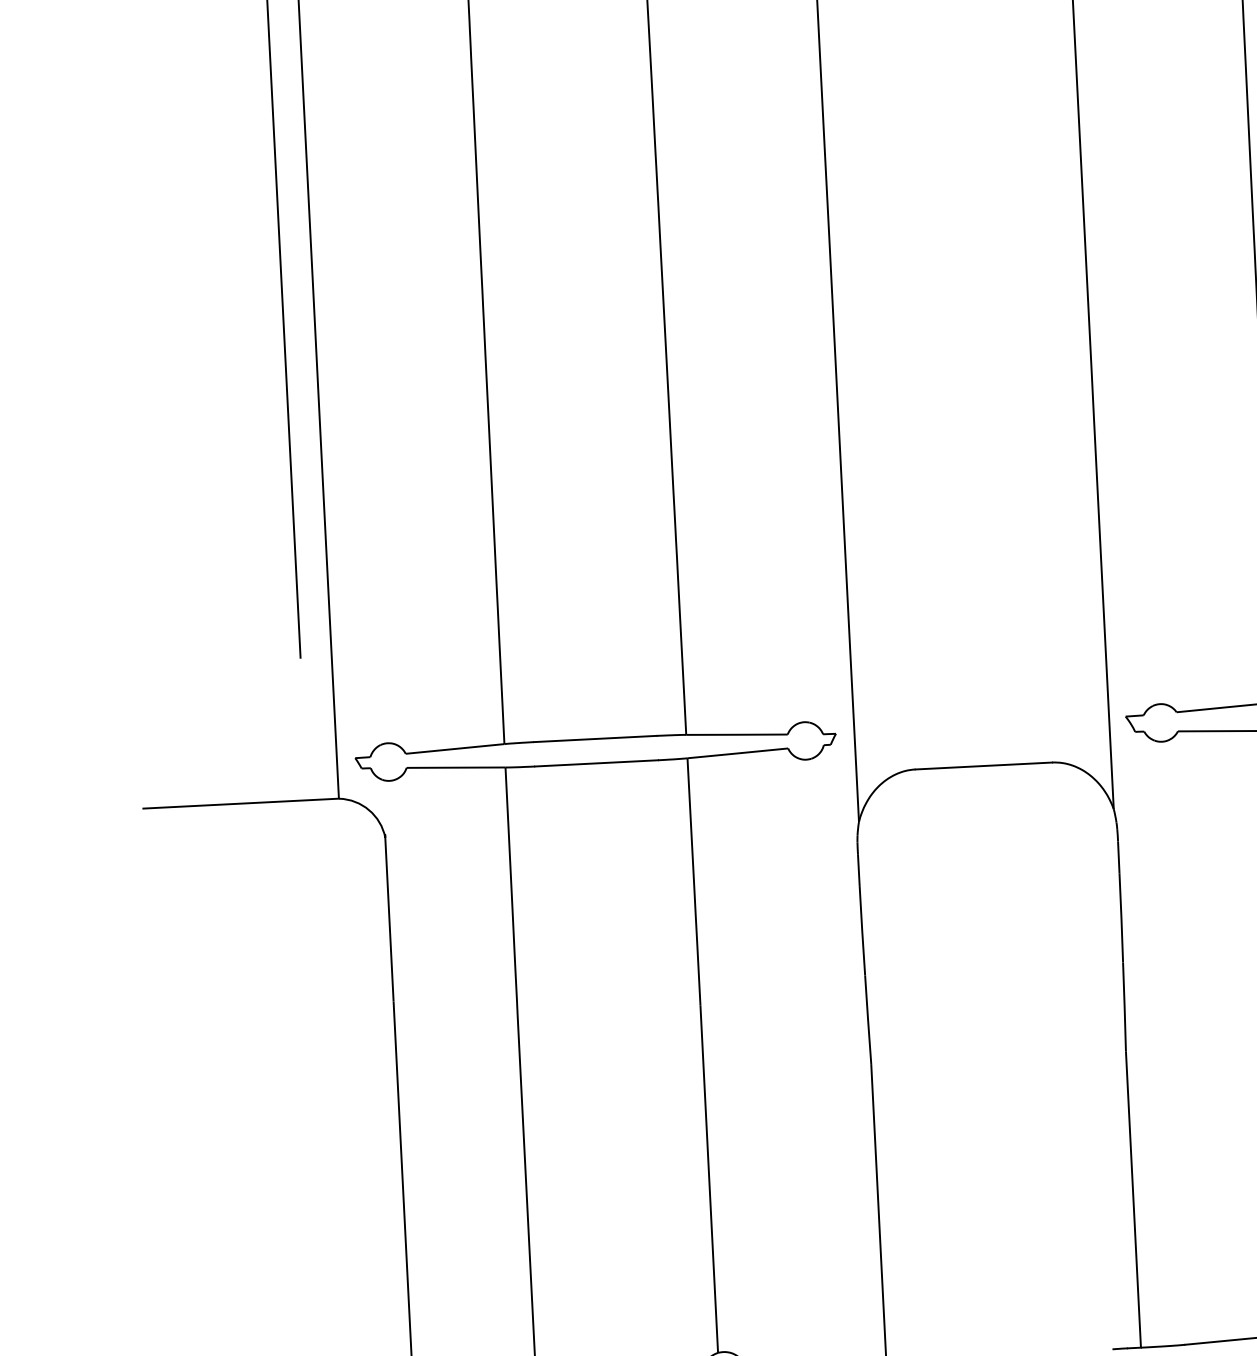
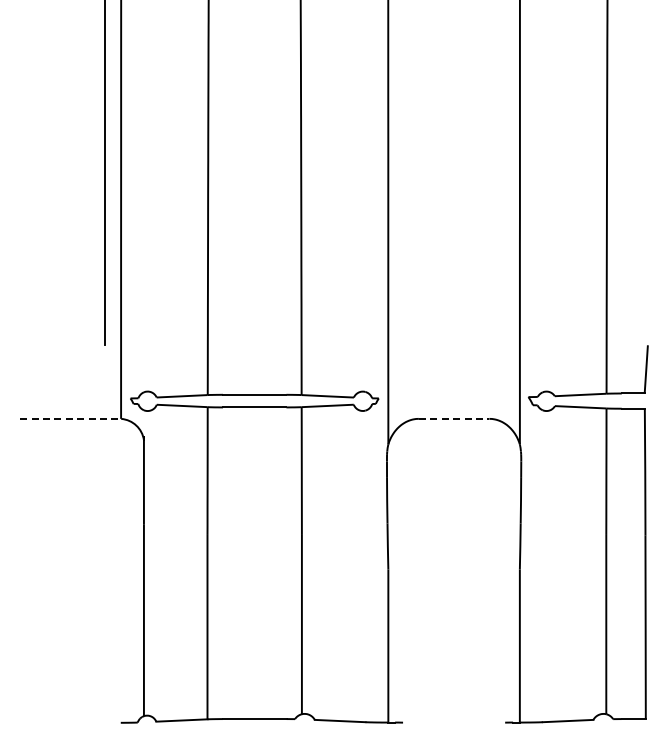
line: (984, 765) -> (454, 418), solid -> dashed
line: (242, 802) -> (71, 418), solid -> dashed

